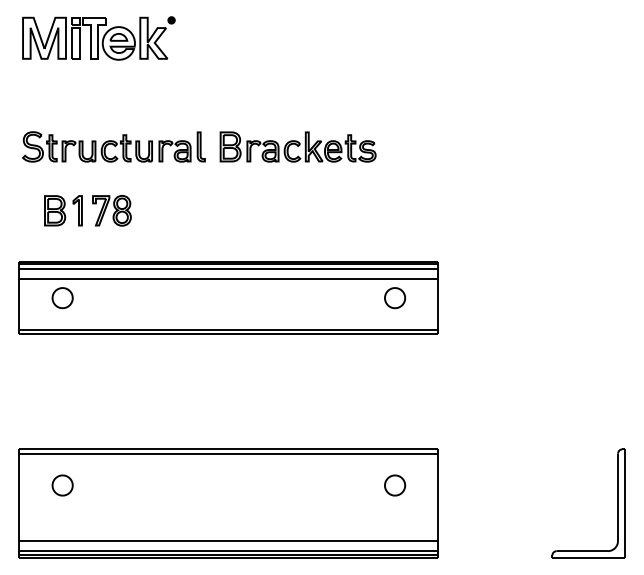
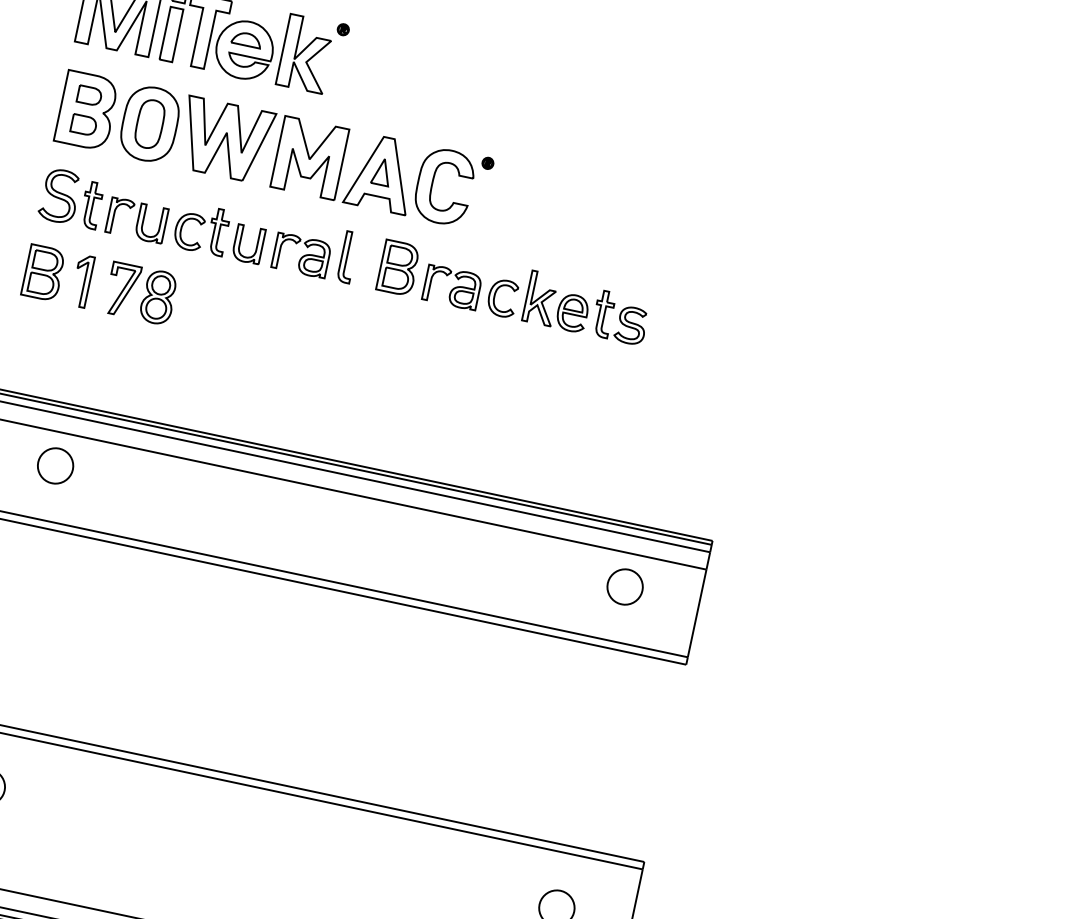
part: (147, 95) -> (274, 149), added
part: (87, 210) -> (99, 284), moved

